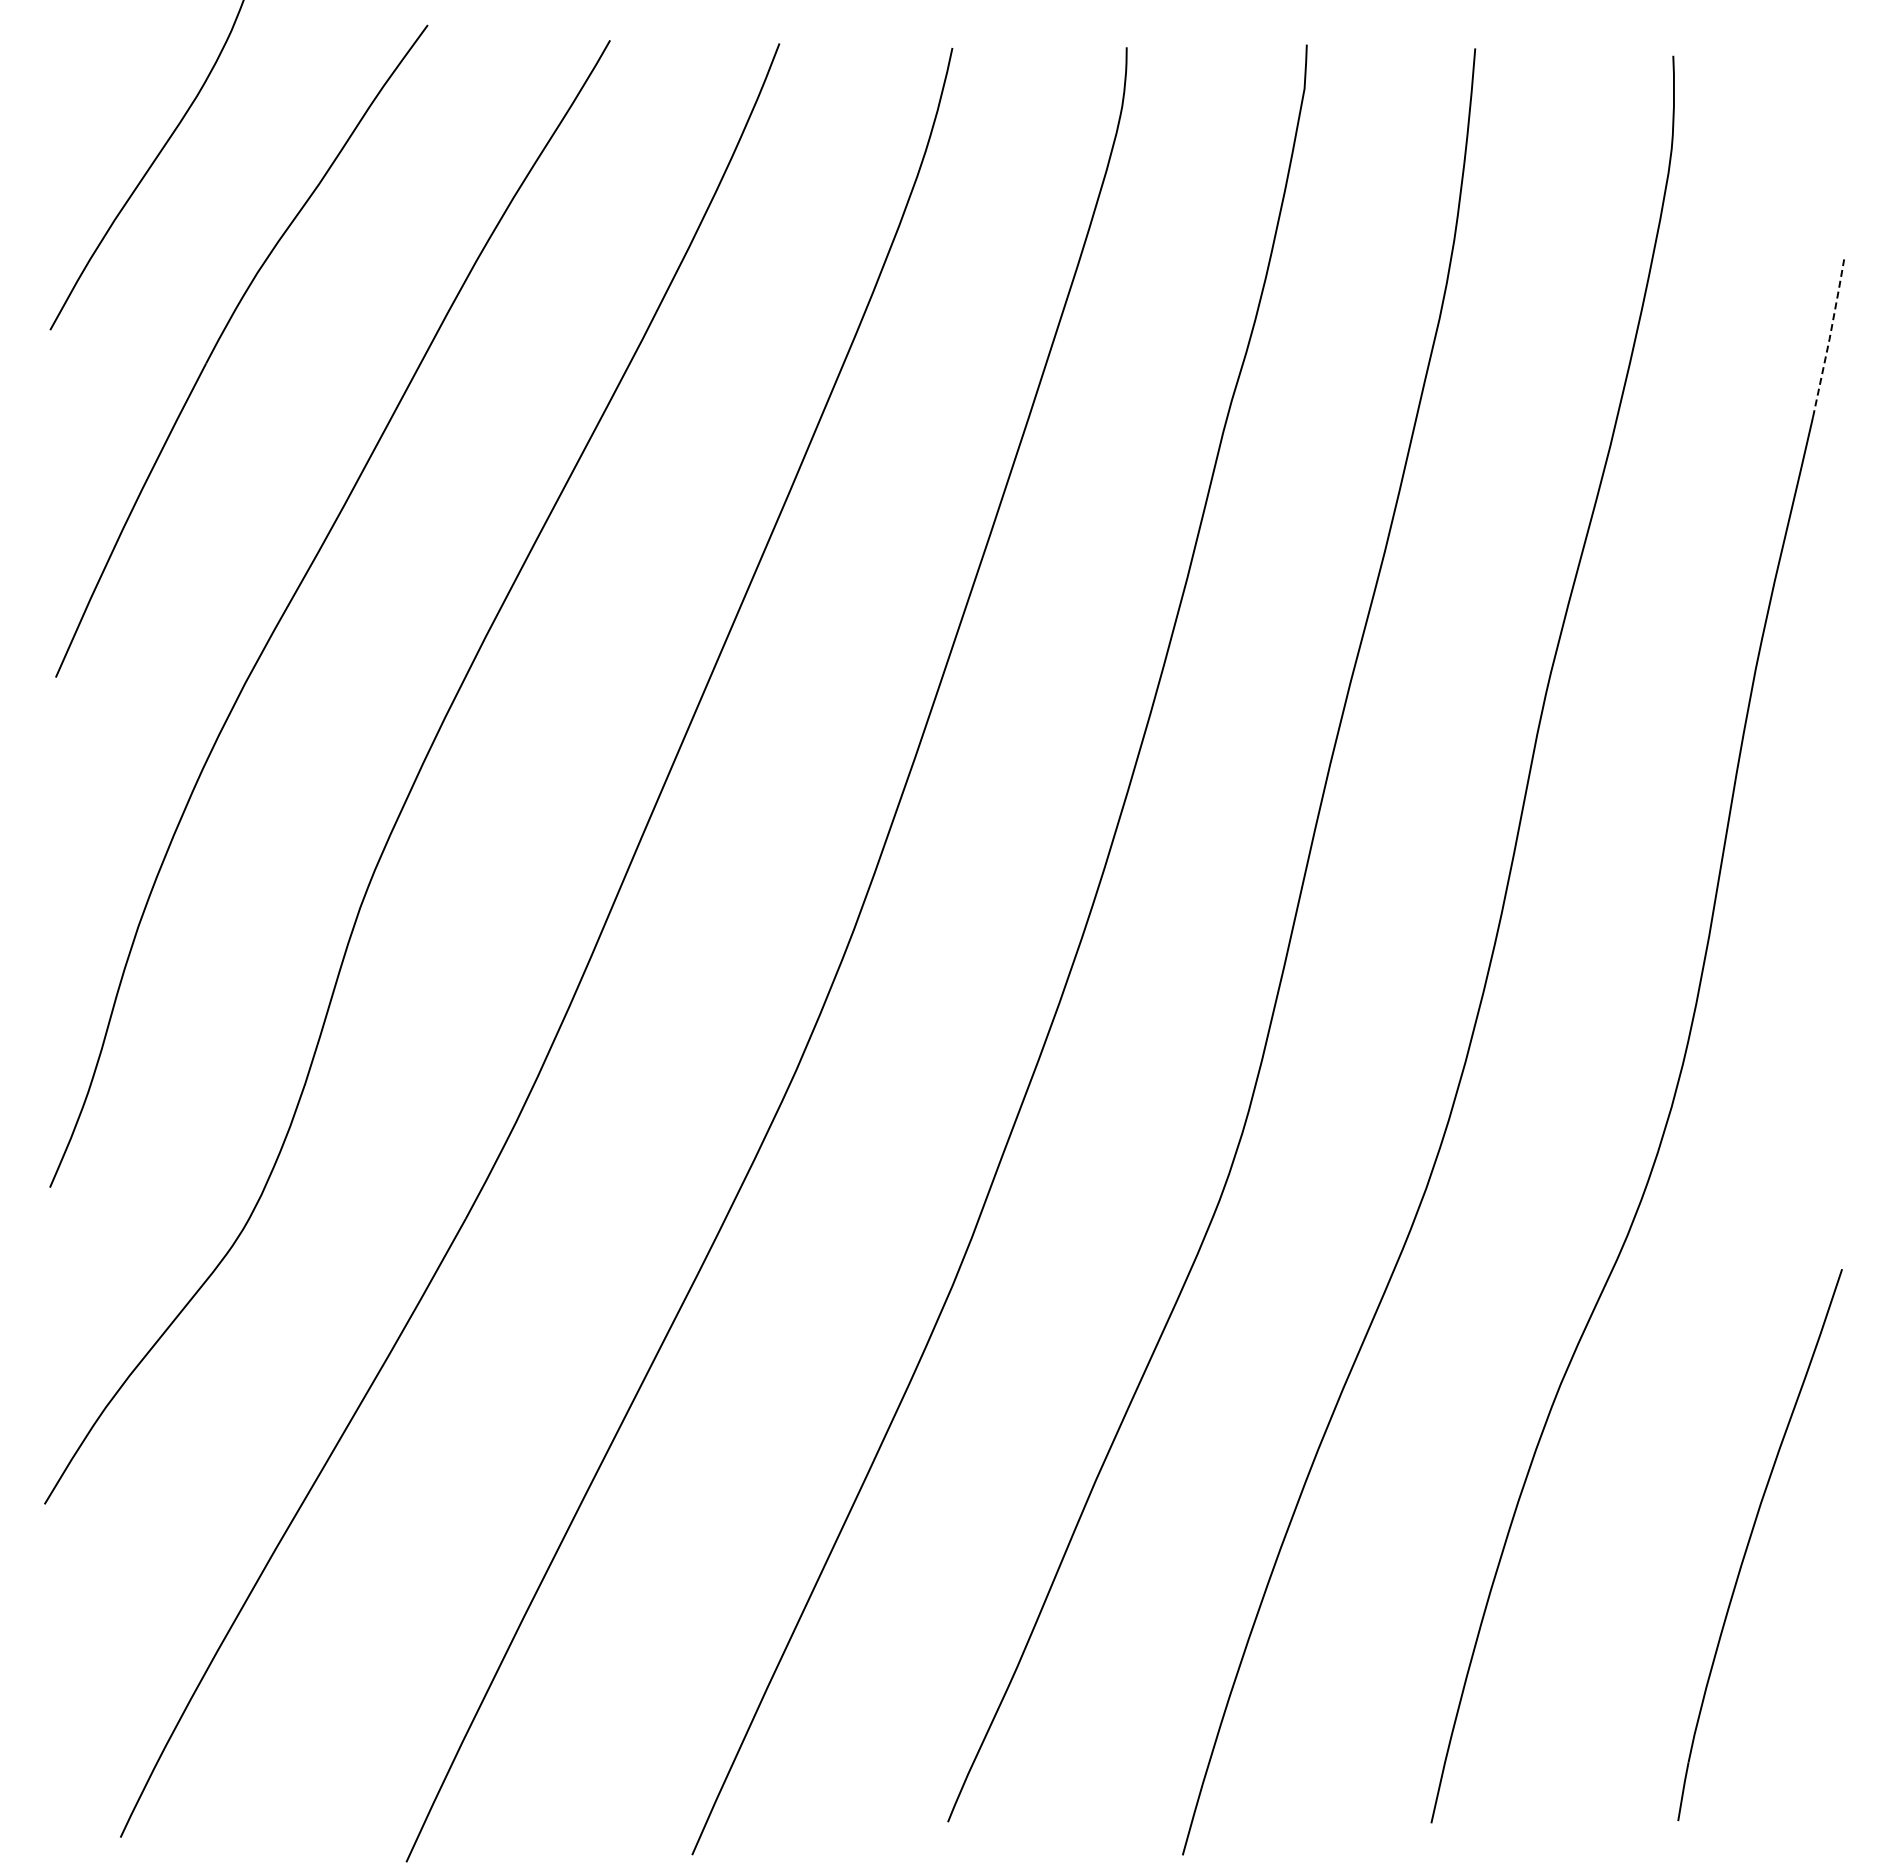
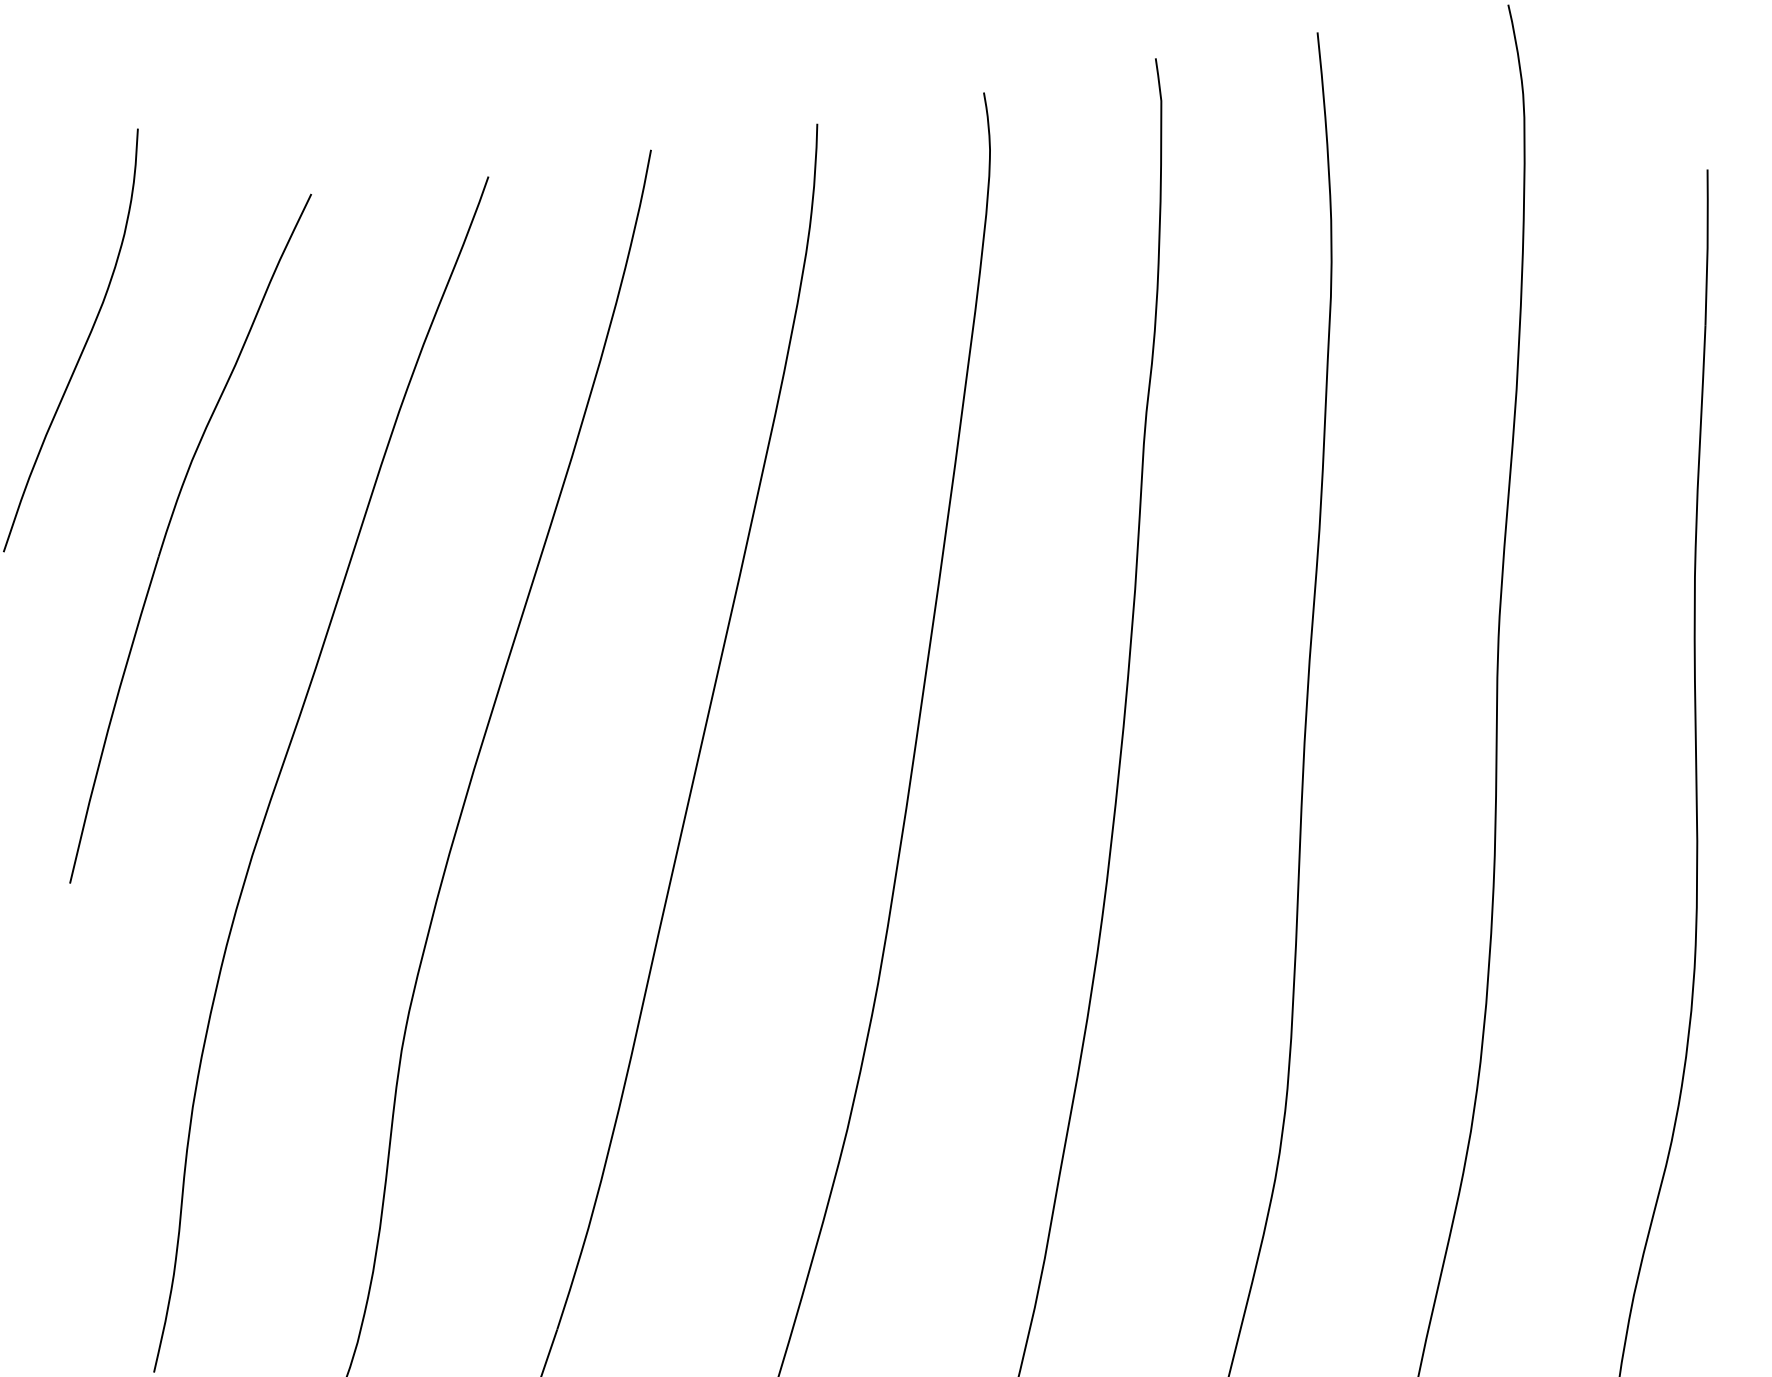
line: (1829, 337) -> (1707, 246), dashed -> solid

